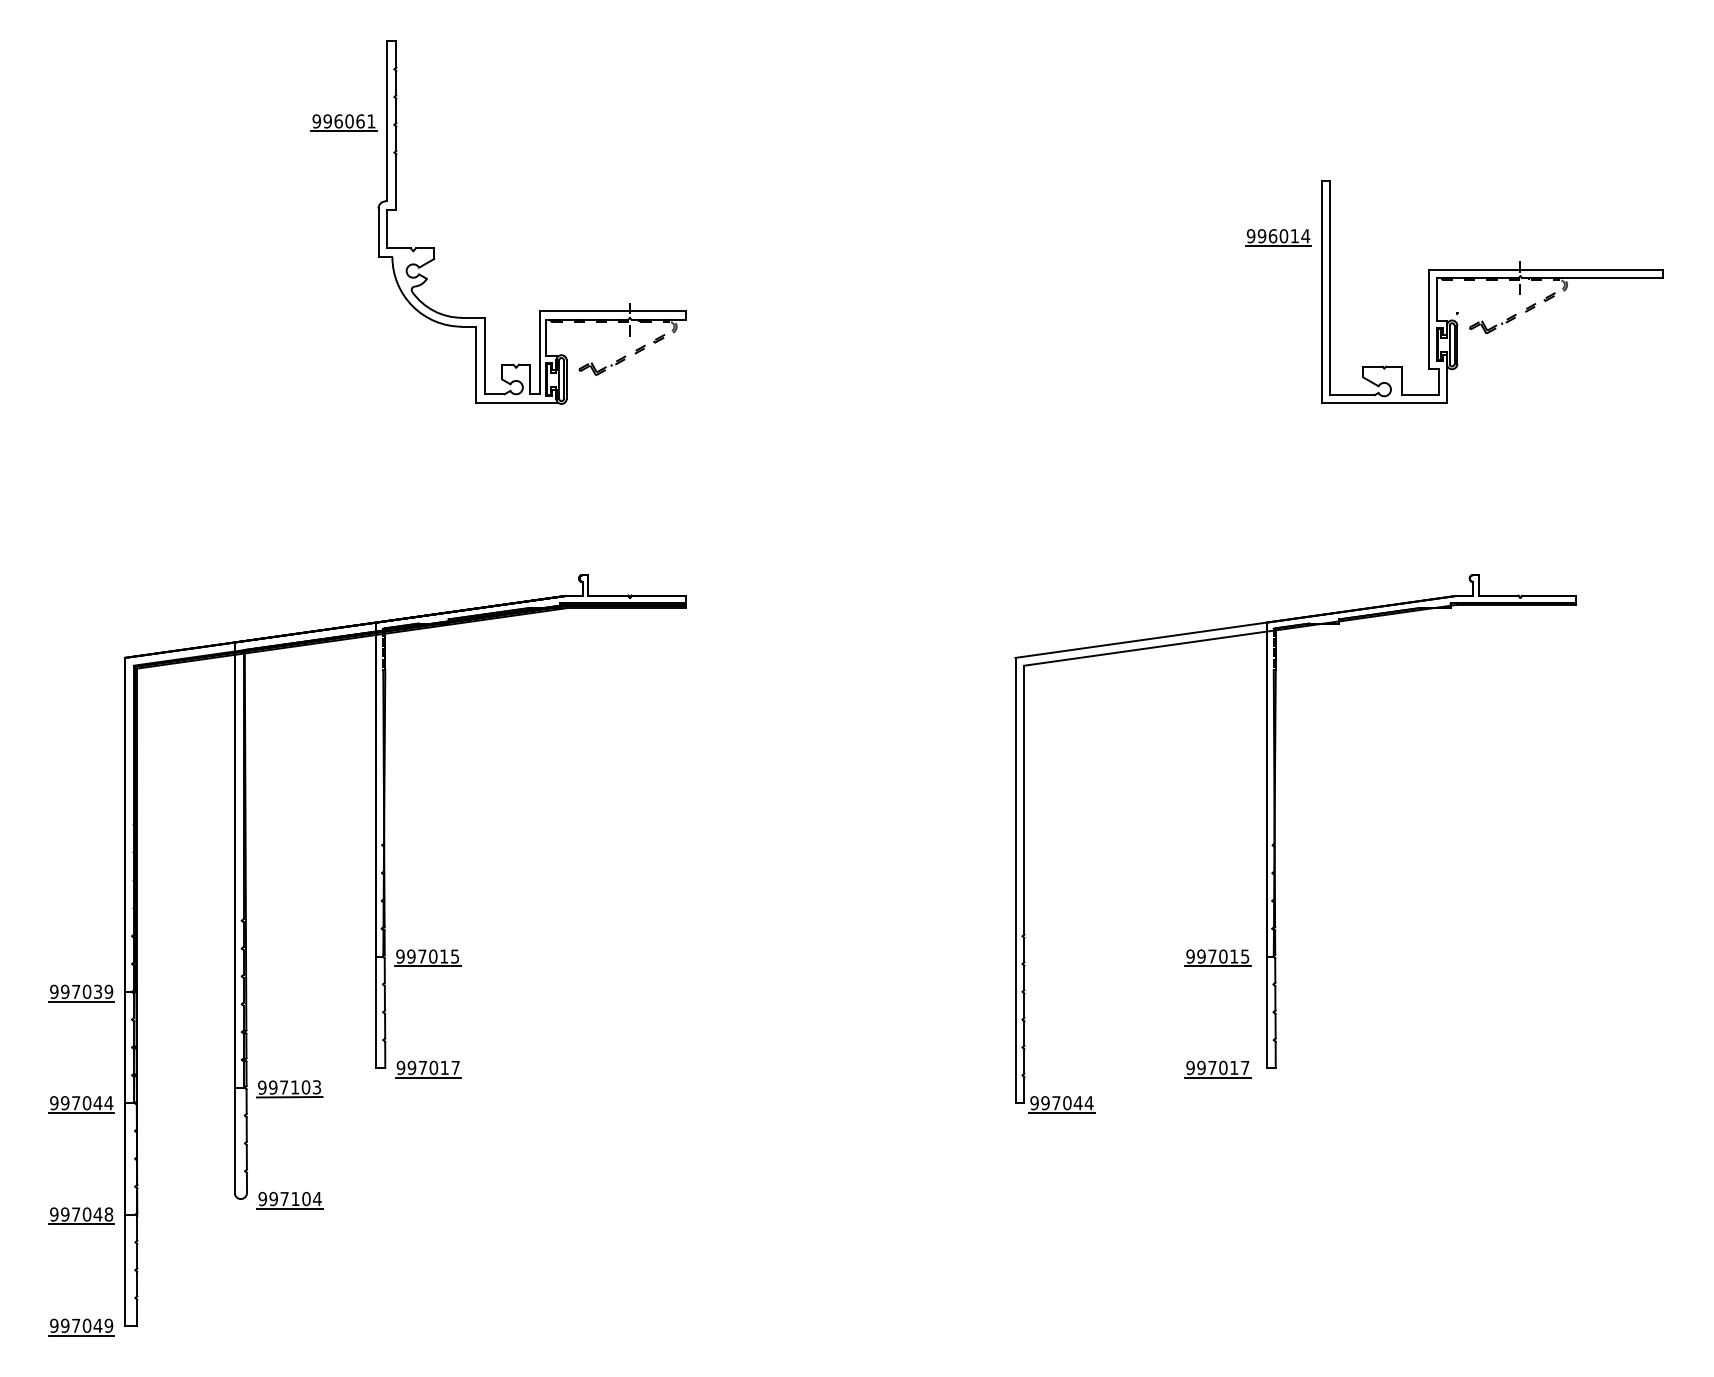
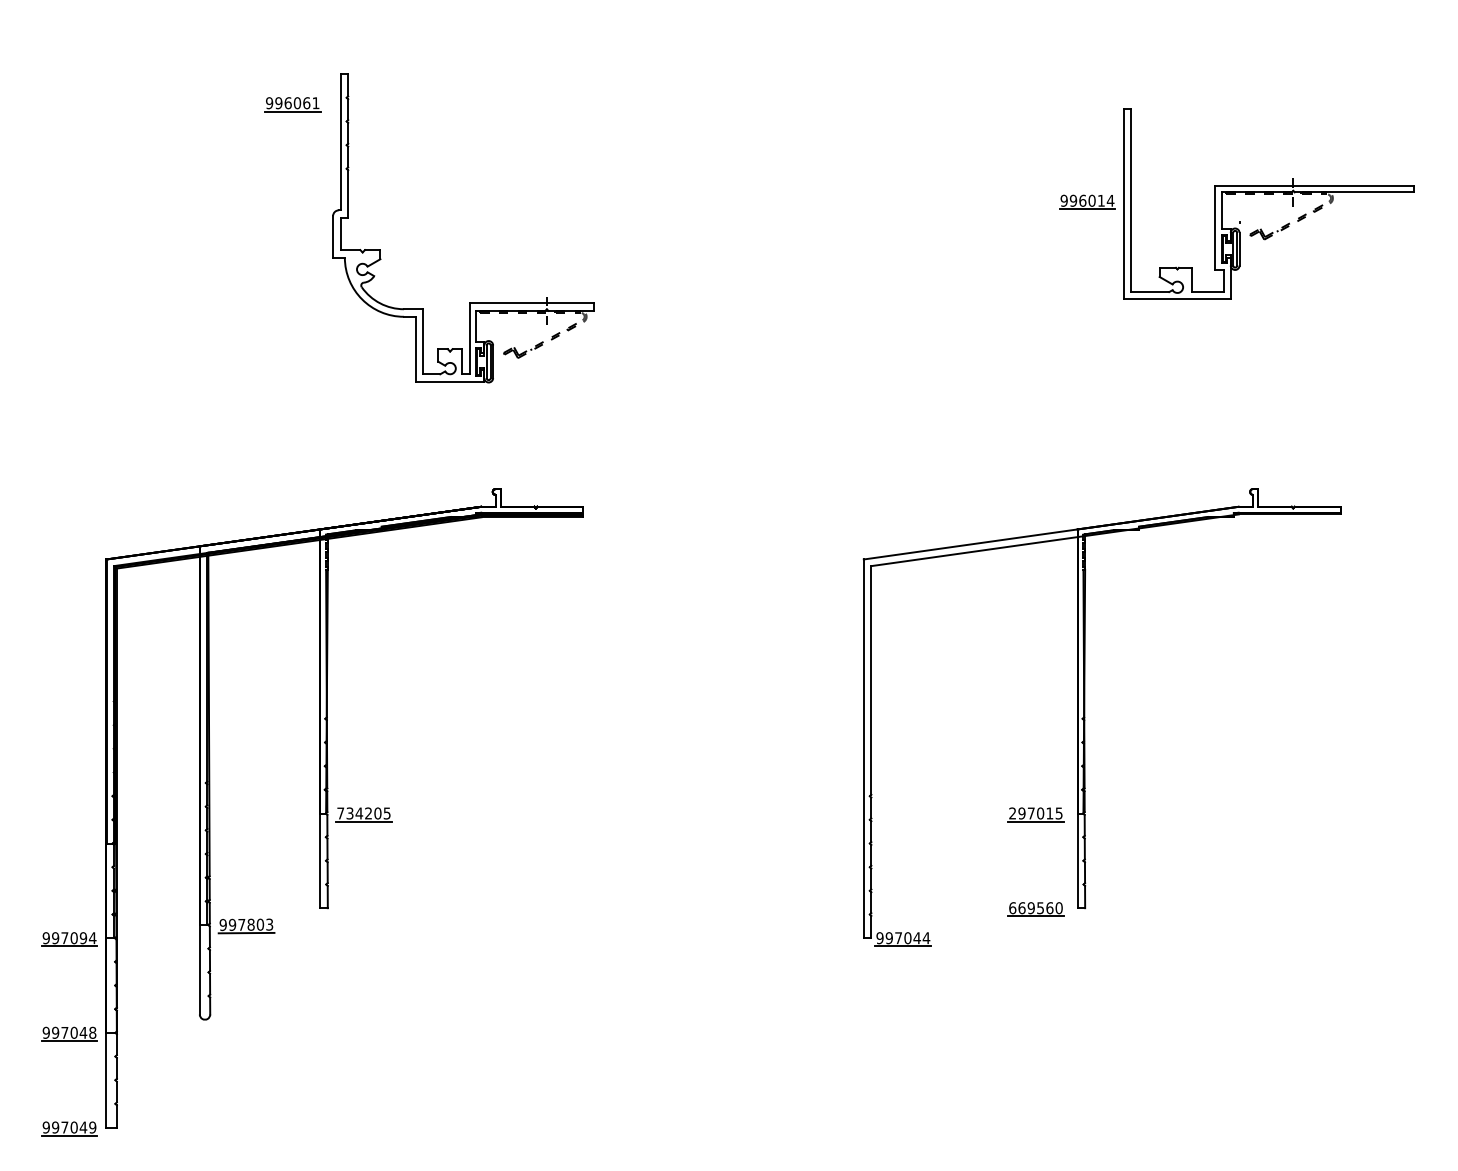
part: (1491, 280) -> (1268, 194), moved
part: (538, 309) -> (469, 302), moved
text: (422, 956) -> (359, 813), 997015 -> 734205
text: (1190, 956) -> (1012, 813), 997015 -> 297015
part: (81, 993) -> (69, 844), removed
text: (1217, 1068) -> (1035, 908), 997017 -> 669560
part: (428, 1069) -> (364, 909), removed
text: (294, 1087) -> (250, 924), 997103 -> 997803
text: (98, 1103) -> (83, 938), 997044 -> 997094
part: (289, 1199) -> (246, 1020), removed

